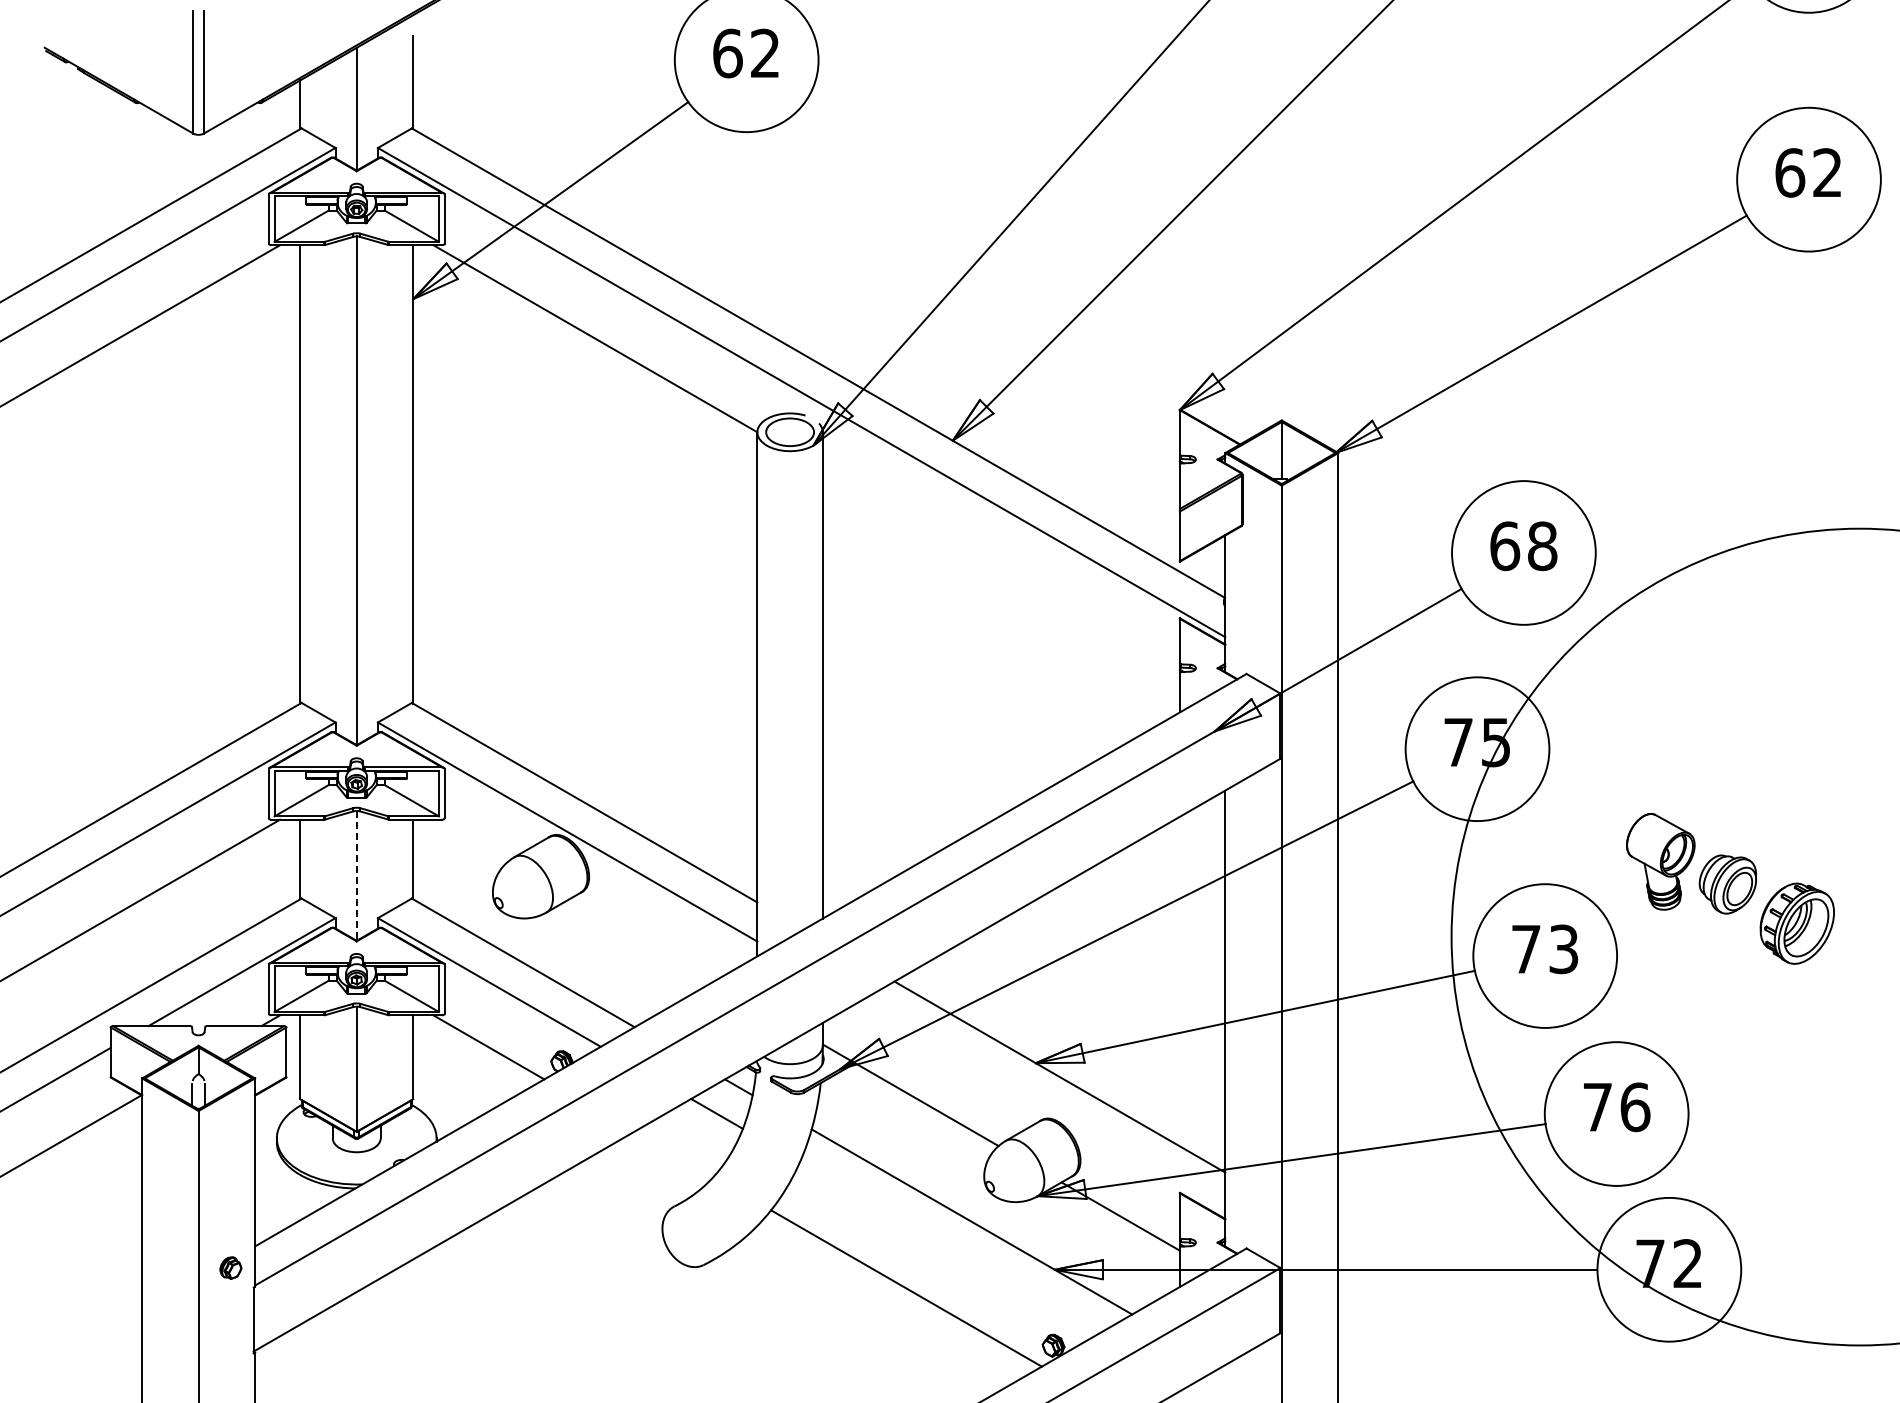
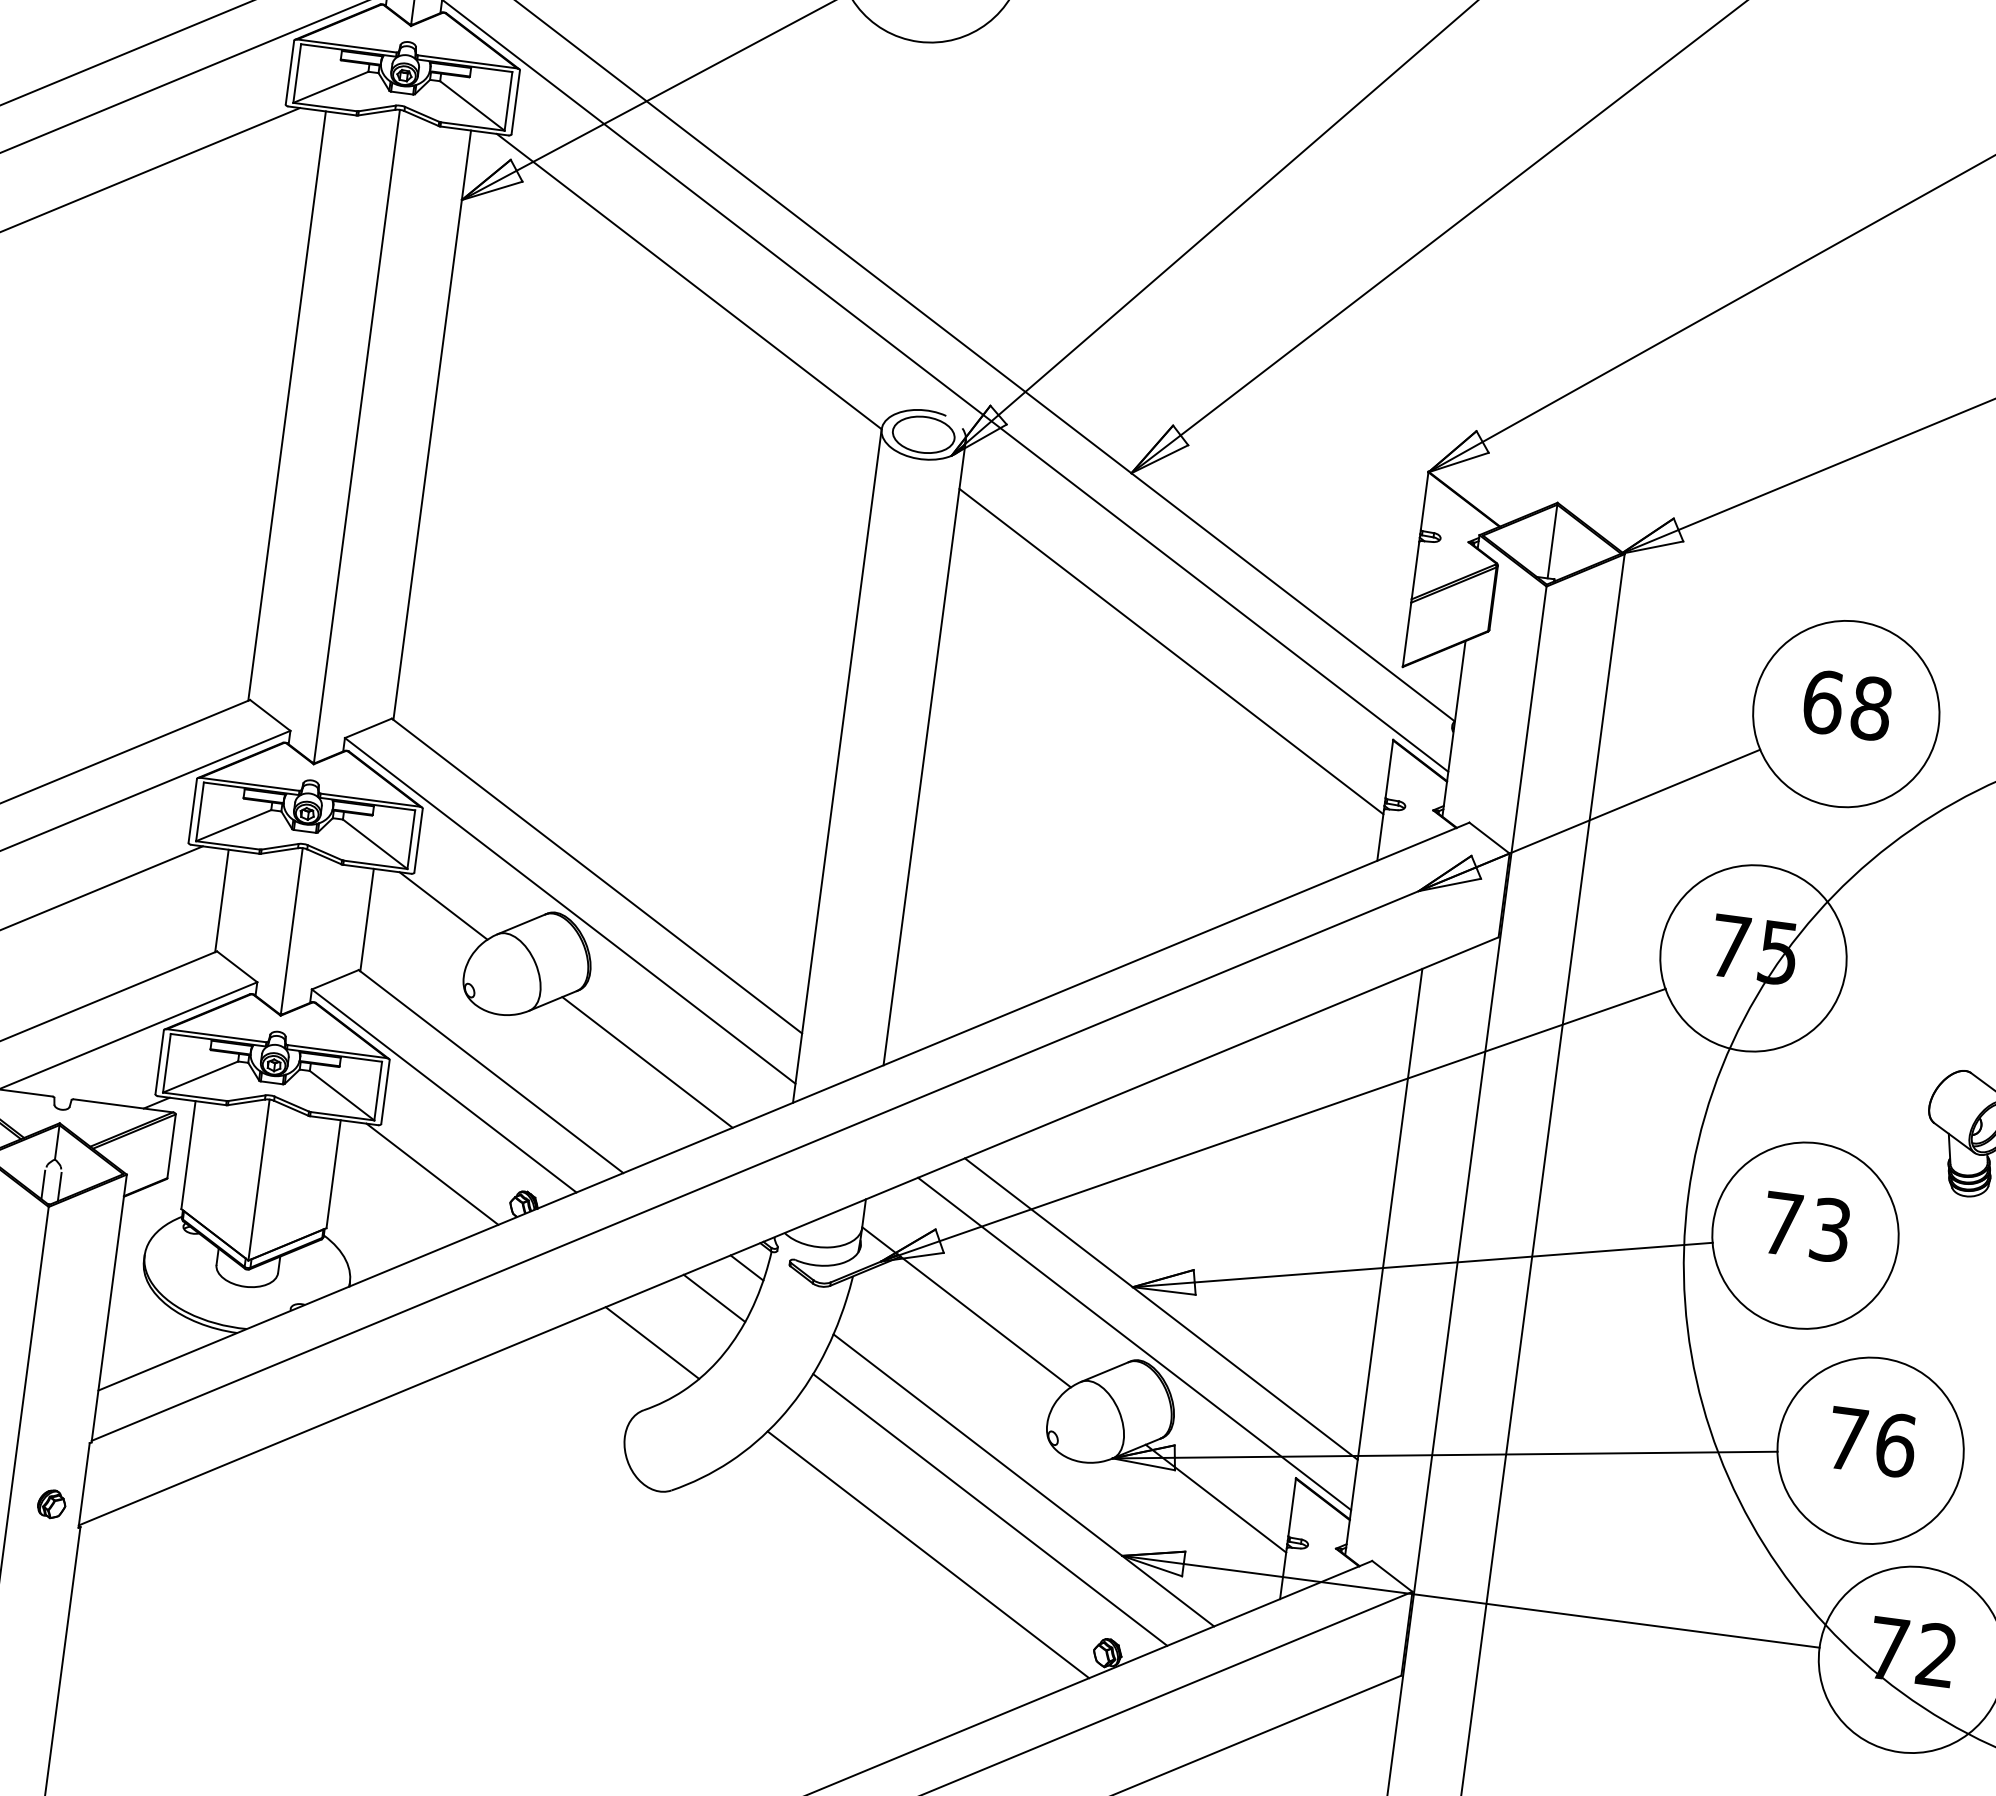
line: (1000, 573) -> (1170, 651), added
line: (470, 840) -> (443, 905), added
line: (356, 875) -> (291, 931), dashed -> solid
line: (641, 939) -> (646, 1061), added
line: (1042, 1106) -> (1134, 1343), added
line: (673, 1154) -> (651, 1343), added
line: (949, 1247) -> (990, 1509), added
part: (230, 1267) -> (51, 1503), moved

